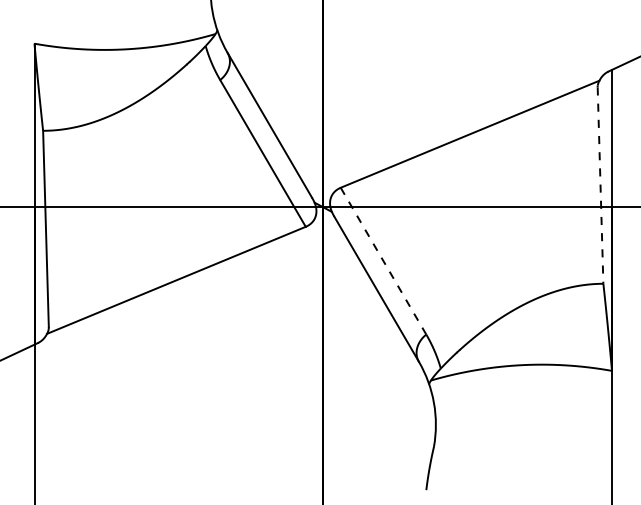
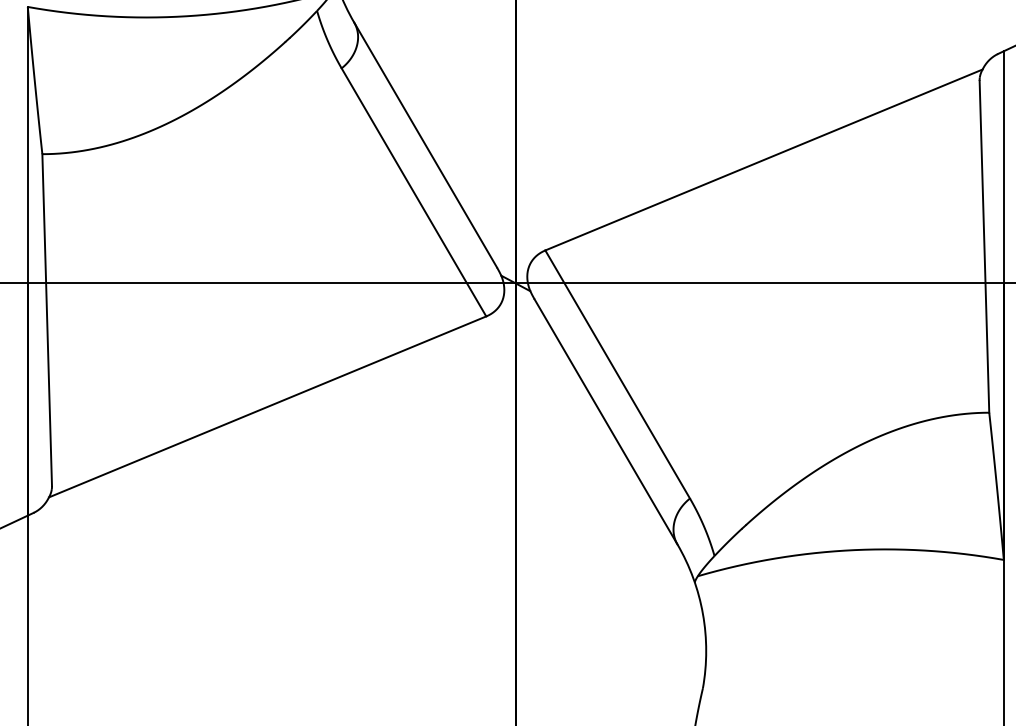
line: (600, 186) -> (984, 248), dashed -> solid
line: (383, 261) -> (617, 375), dashed -> solid

